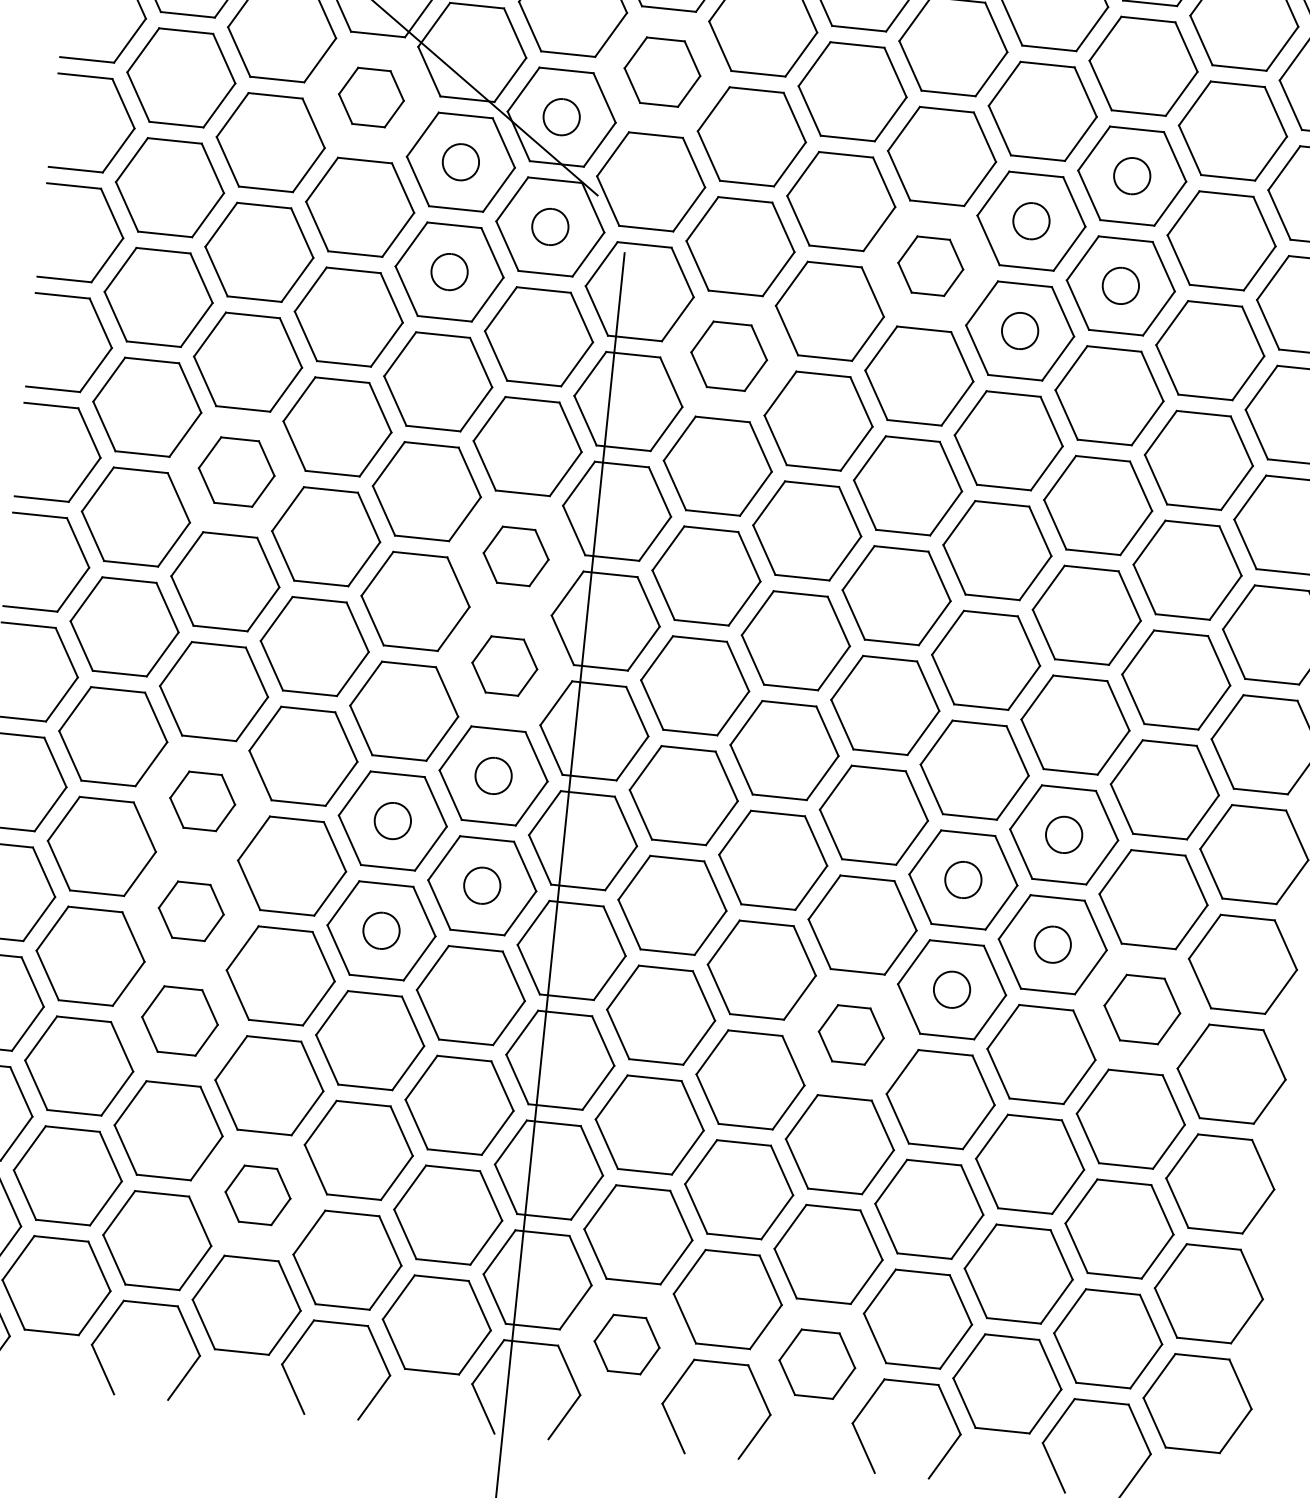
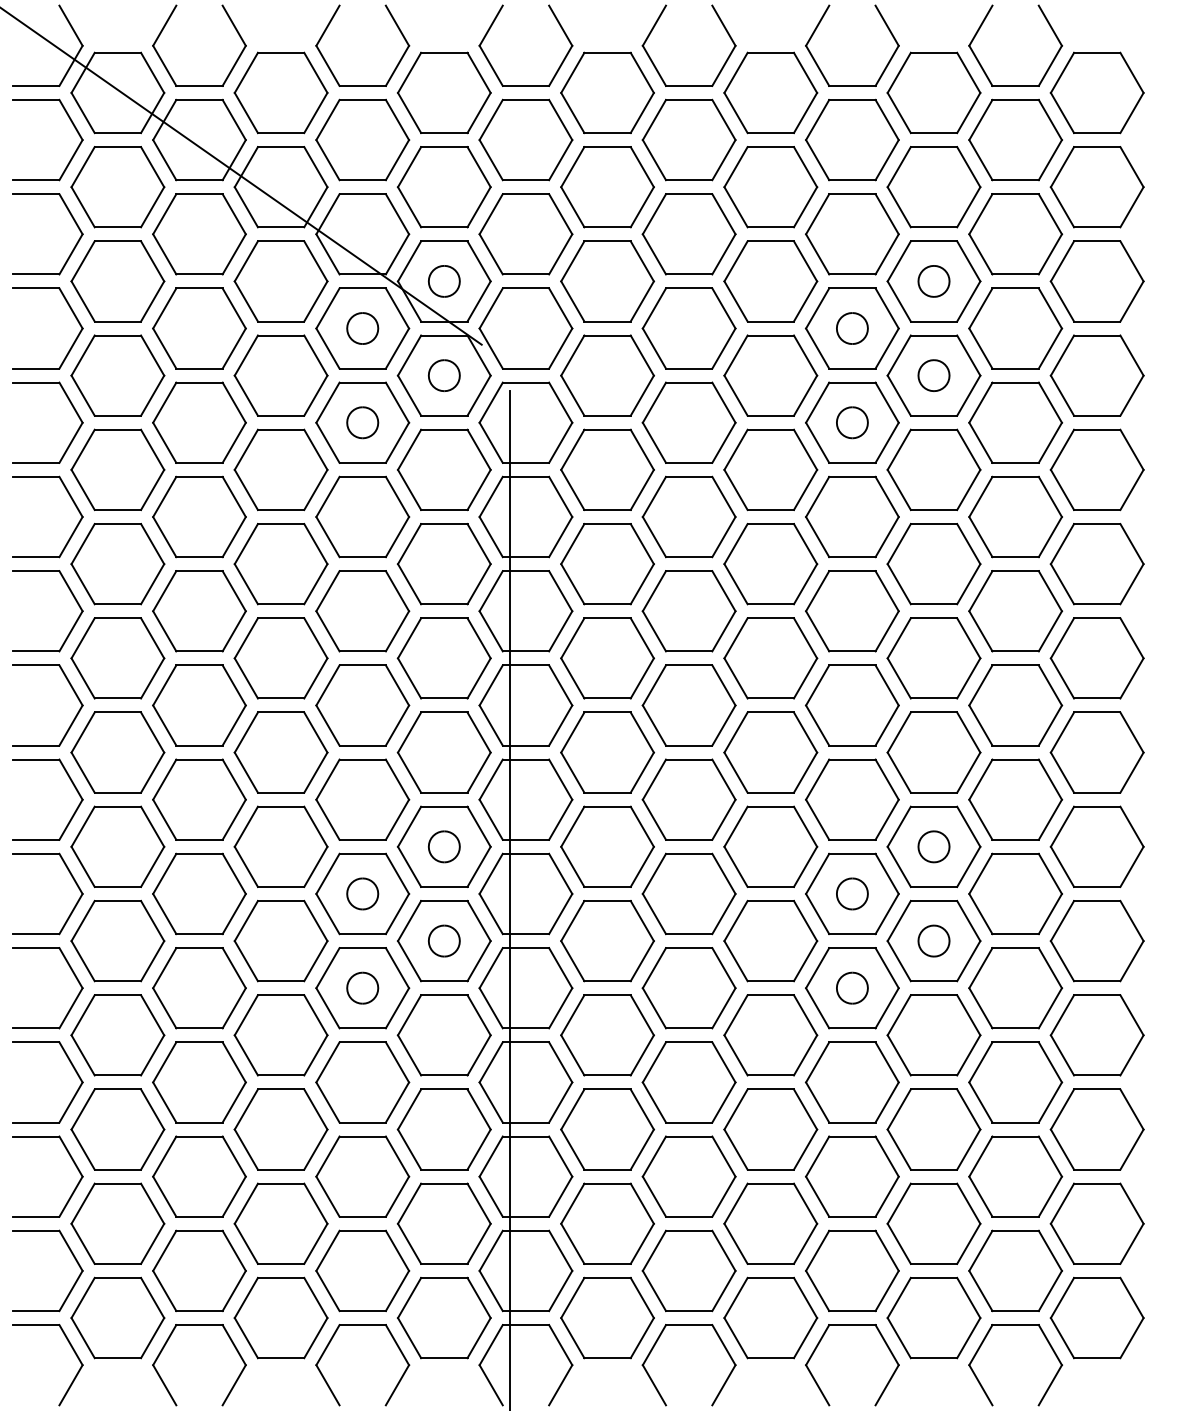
part: (661, 72) -> (525, 234), size x1.43
part: (370, 97) -> (280, 281), size x1.67
part: (930, 266) -> (770, 375), size x1.67
part: (729, 355) -> (607, 469), size x1.43
part: (236, 472) -> (199, 611), size x1.43
part: (515, 556) -> (443, 658), size x1.67
part: (504, 665) -> (443, 752), size x1.67
part: (202, 800) -> (199, 893), size x1.67
part: (191, 911) -> (199, 988), size x1.67
part: (1142, 1009) -> (1015, 988), size x1.43
part: (179, 1021) -> (199, 1082), size x1.43
part: (850, 1035) -> (770, 1035), size x1.67
part: (257, 1195) -> (280, 1223), size x1.67
part: (627, 1343) -> (607, 1317), size x1.67
part: (816, 1363) -> (770, 1317), size x1.43

